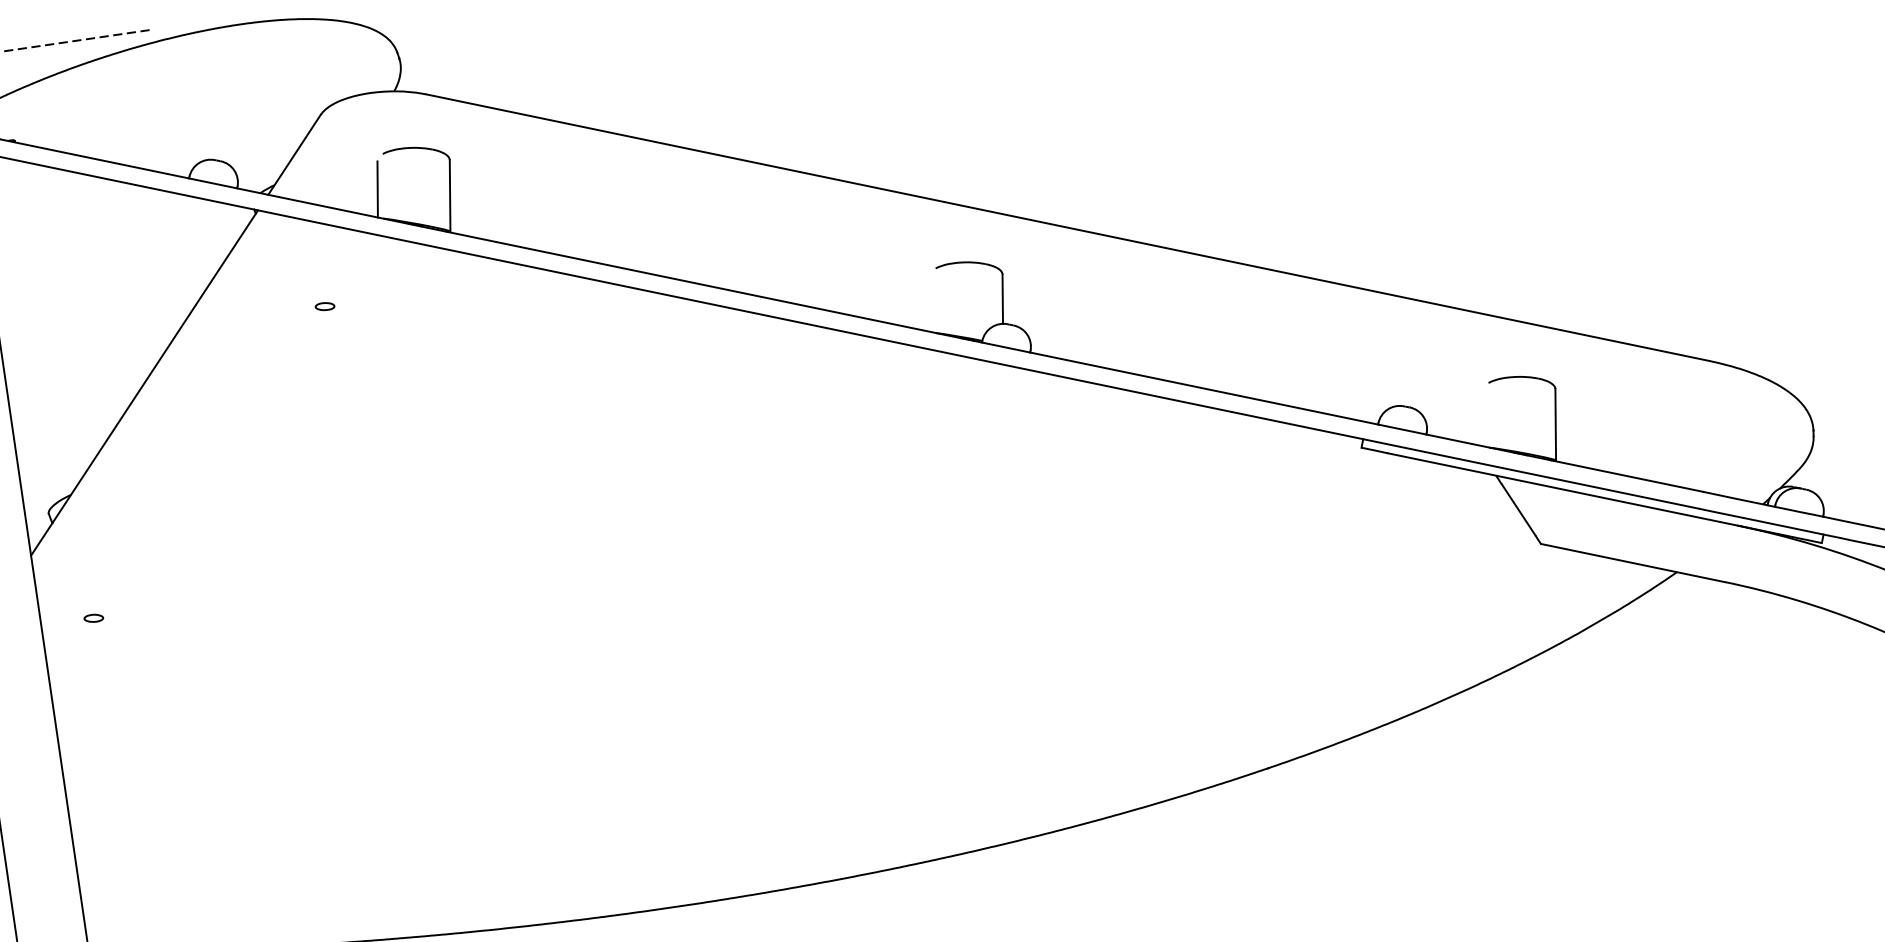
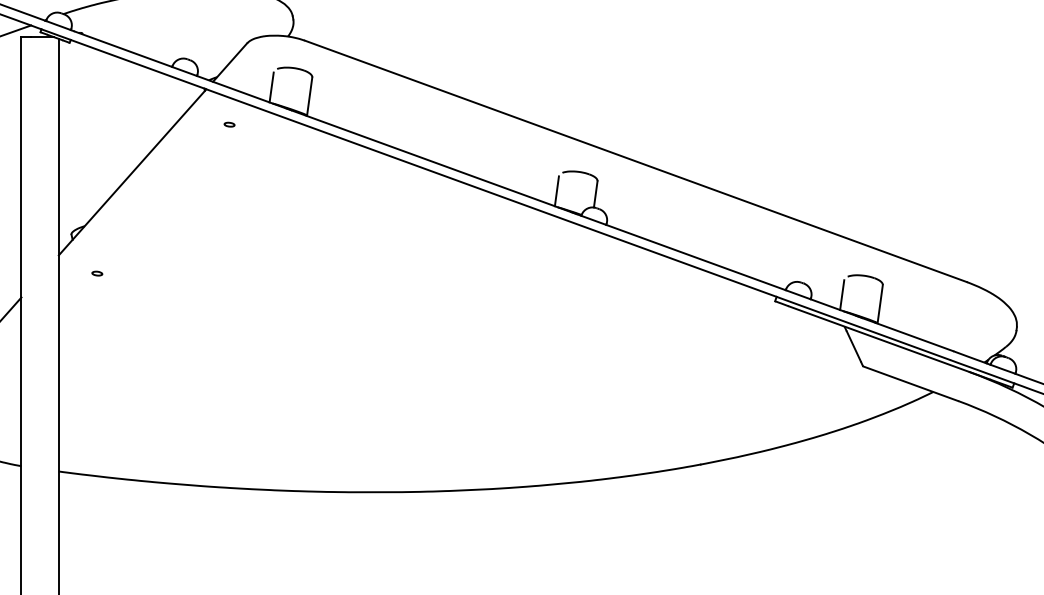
line: (929, 304) -> (556, 191), added
part: (324, 306) -> (229, 124), moved
line: (1483, 419) -> (842, 295), added
part: (94, 618) -> (97, 273), moved

